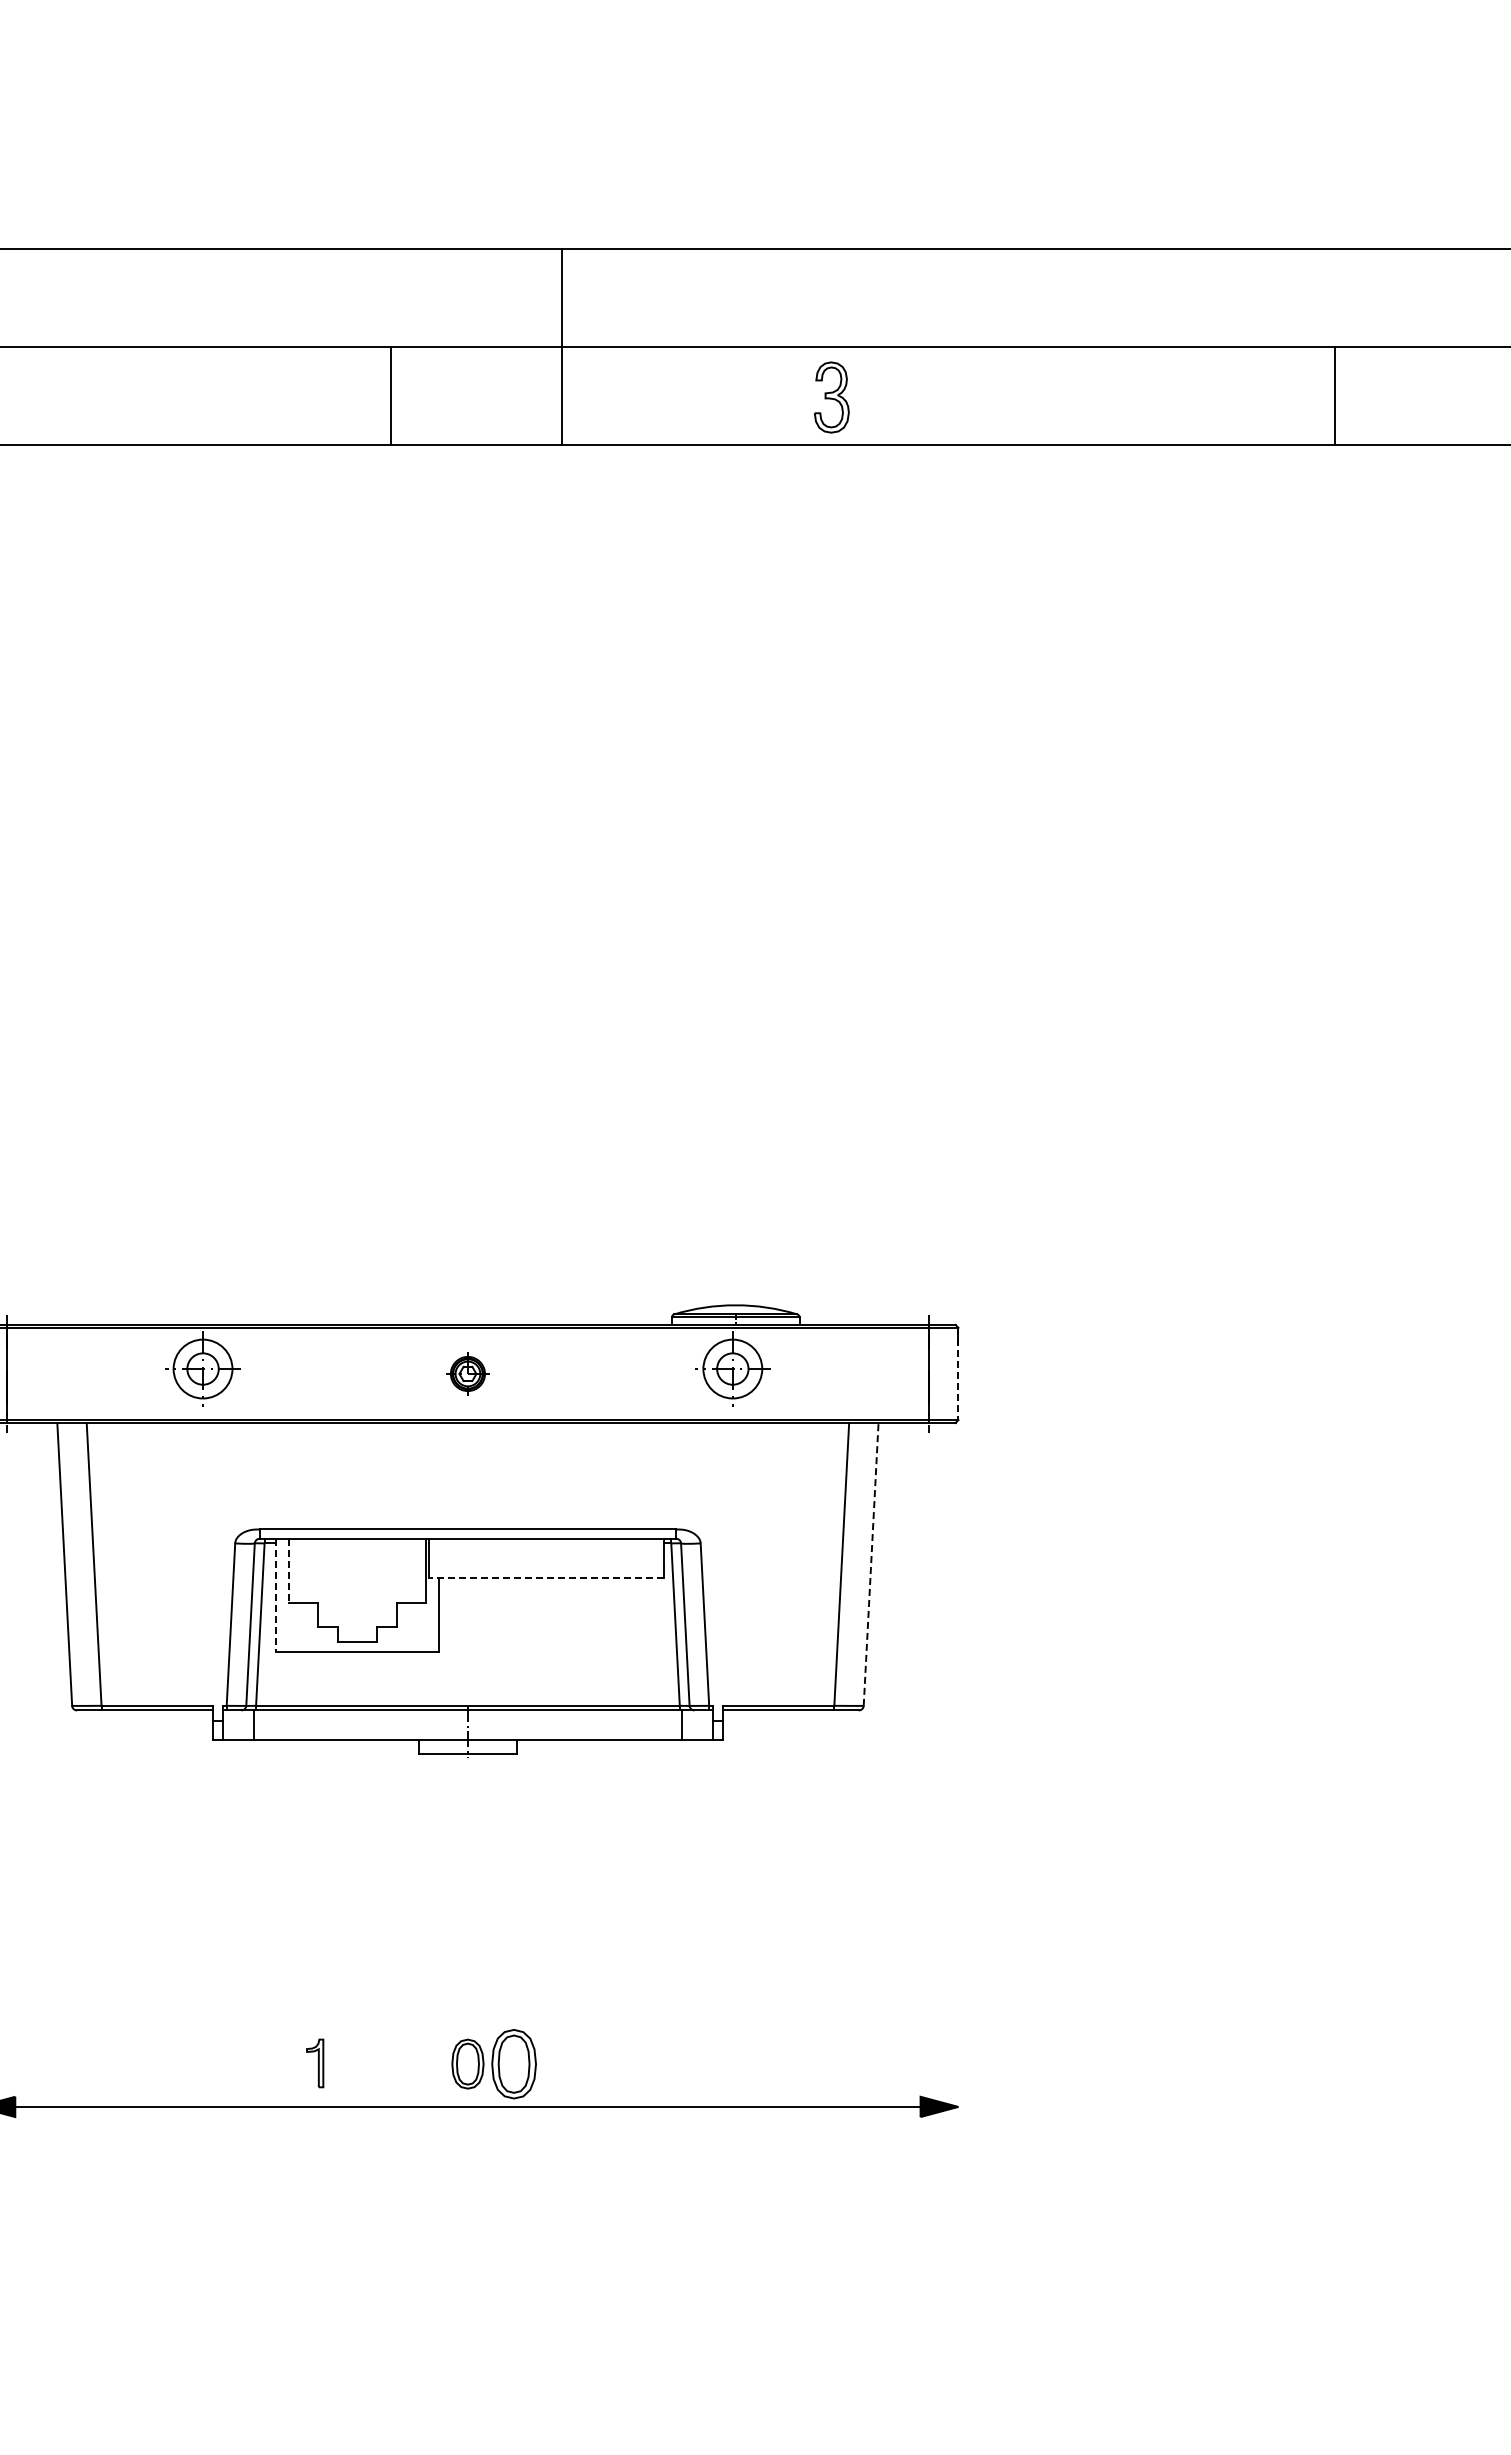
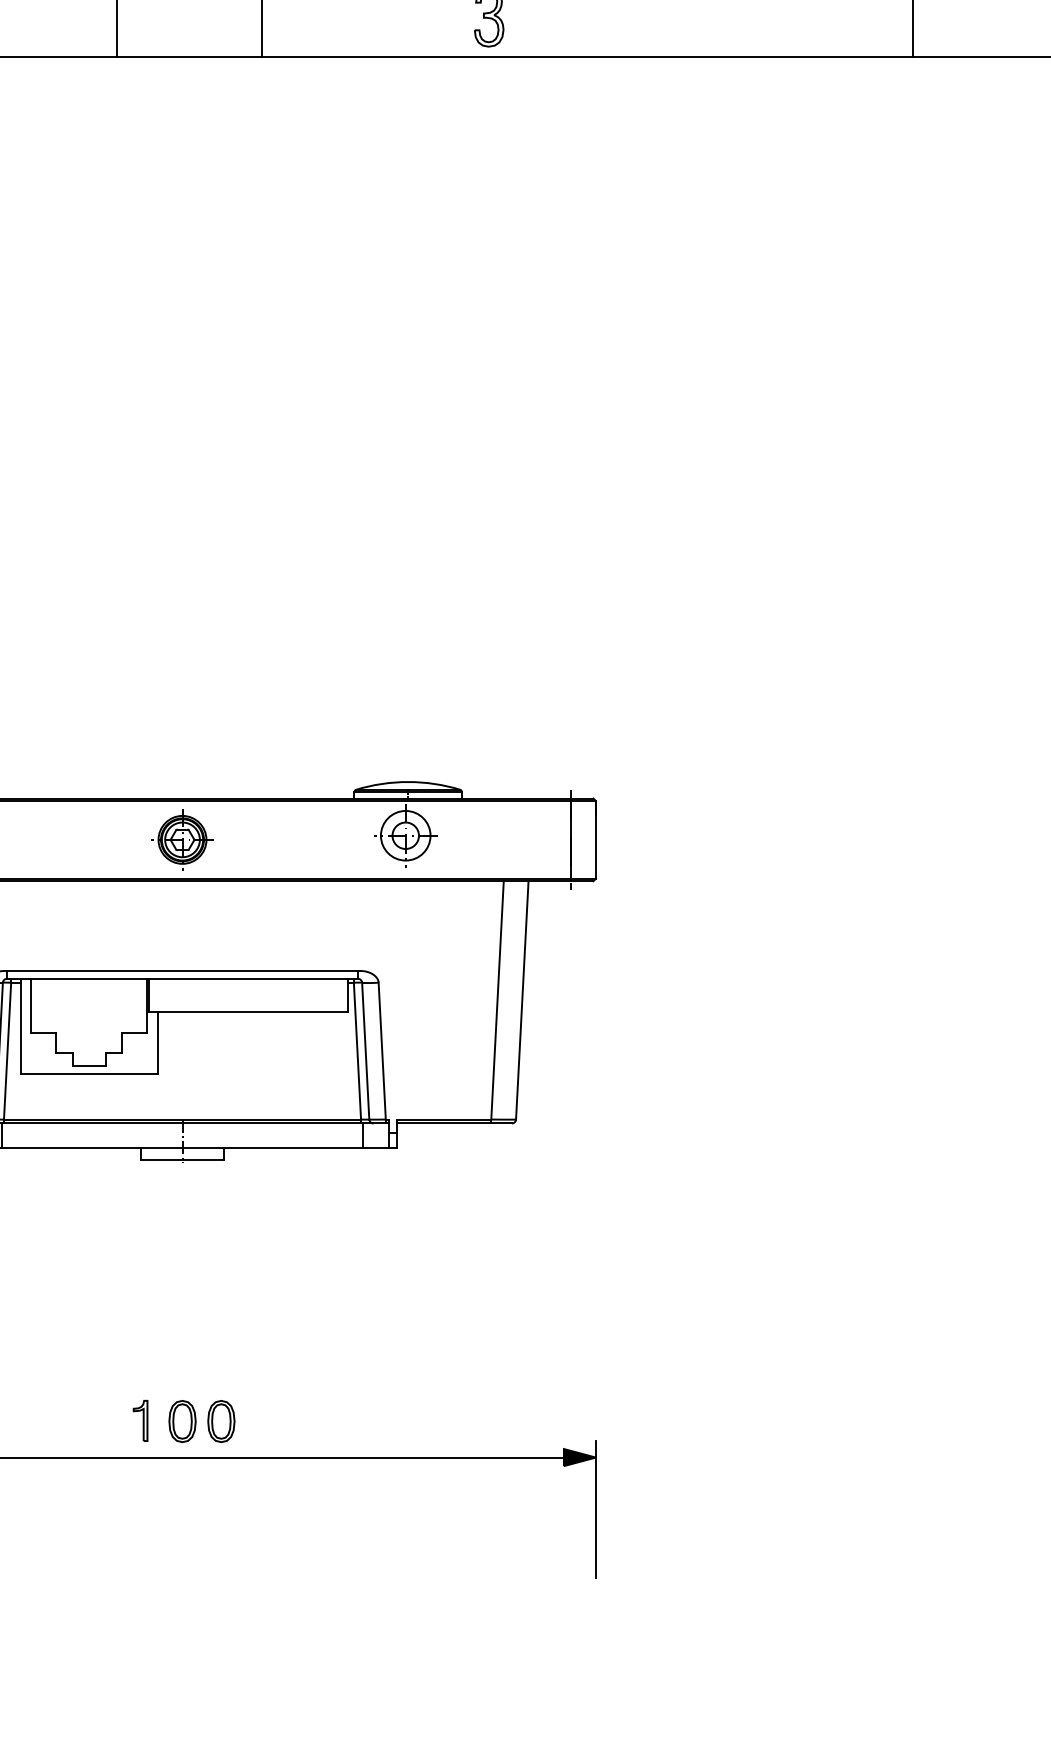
part: (467, 1373) -> (182, 839), size x1.67
line: (958, 1374) -> (595, 840), dashed -> solid
line: (871, 1564) -> (522, 1000), dashed -> solid
line: (288, 1570) -> (31, 1005), dashed -> solid
line: (546, 1578) -> (248, 1012), dashed -> solid
line: (276, 1595) -> (21, 1026), dashed -> solid
part: (315, 2063) -> (140, 1420), moved
part: (513, 2063) -> (220, 1420), size x0.71
line: (958, 2168) -> (595, 1509), added

